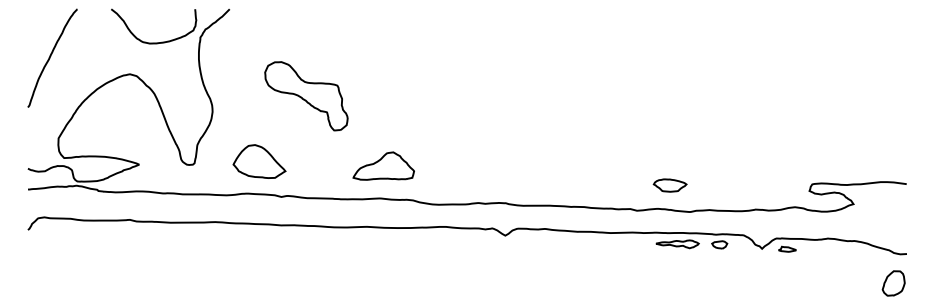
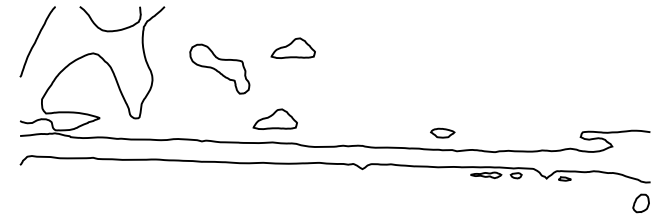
part: (407, 66) -> (292, 47), added
part: (258, 160) -> (185, 115), removed
part: (669, 184) -> (442, 132), moved

